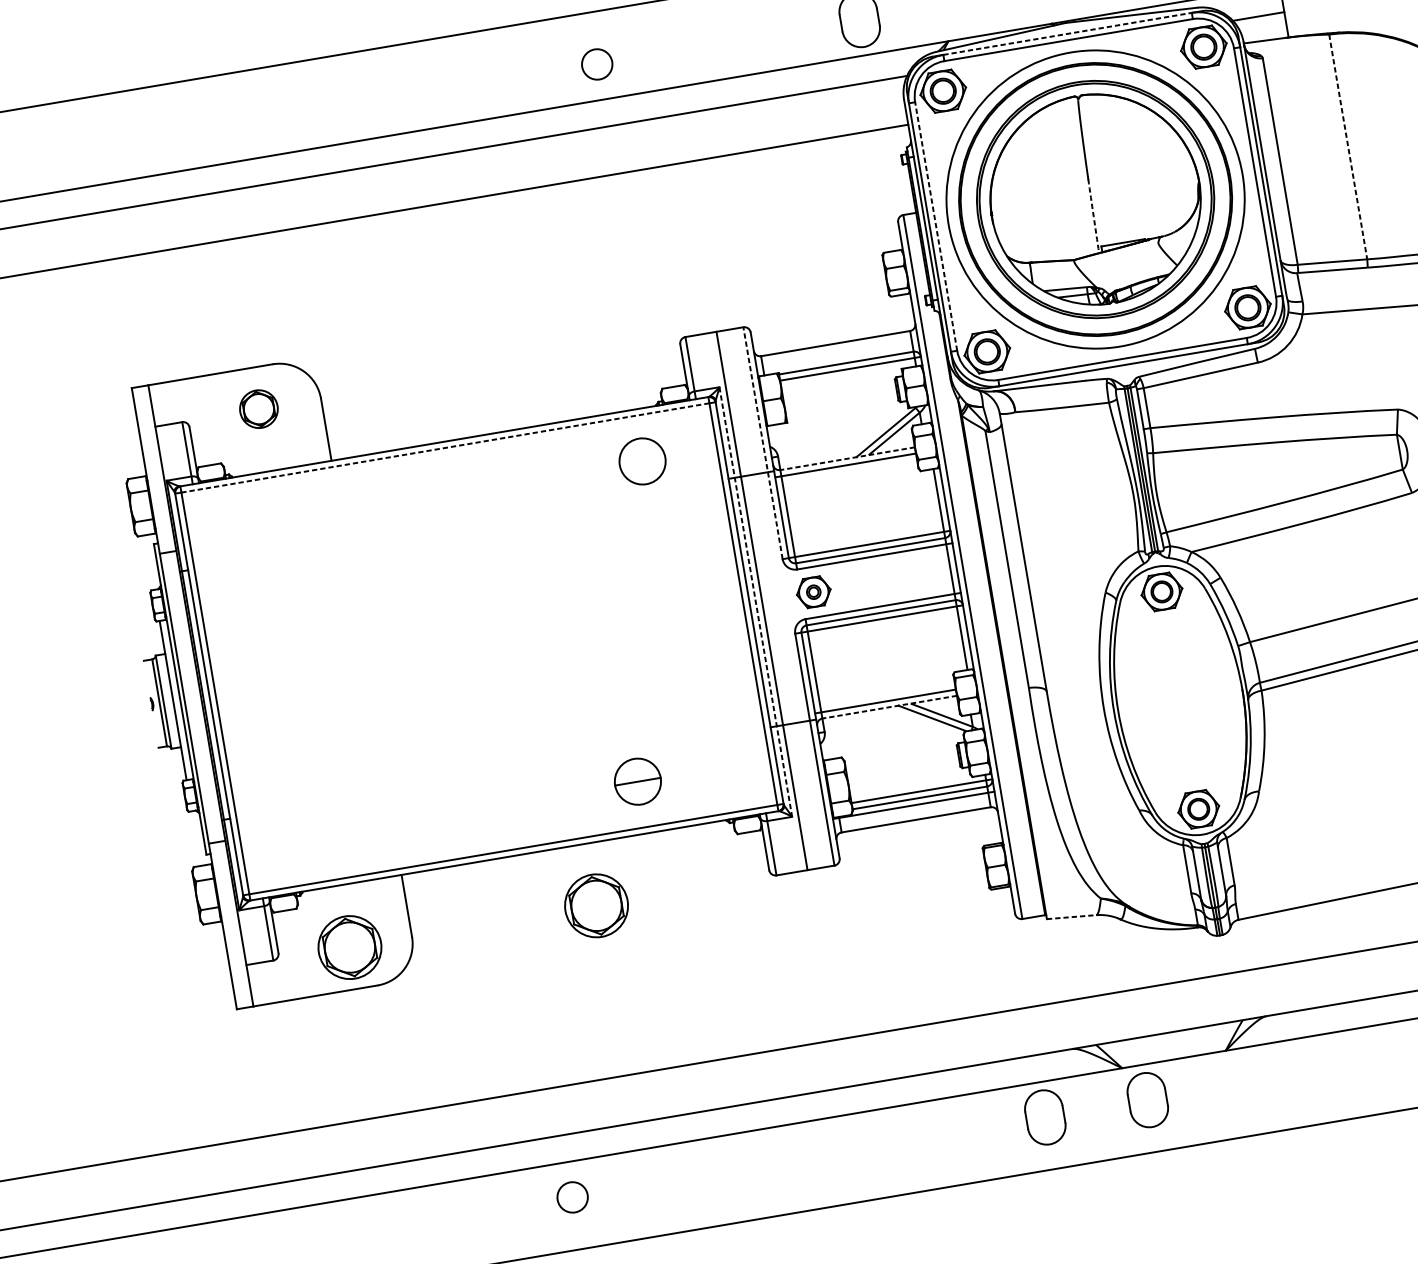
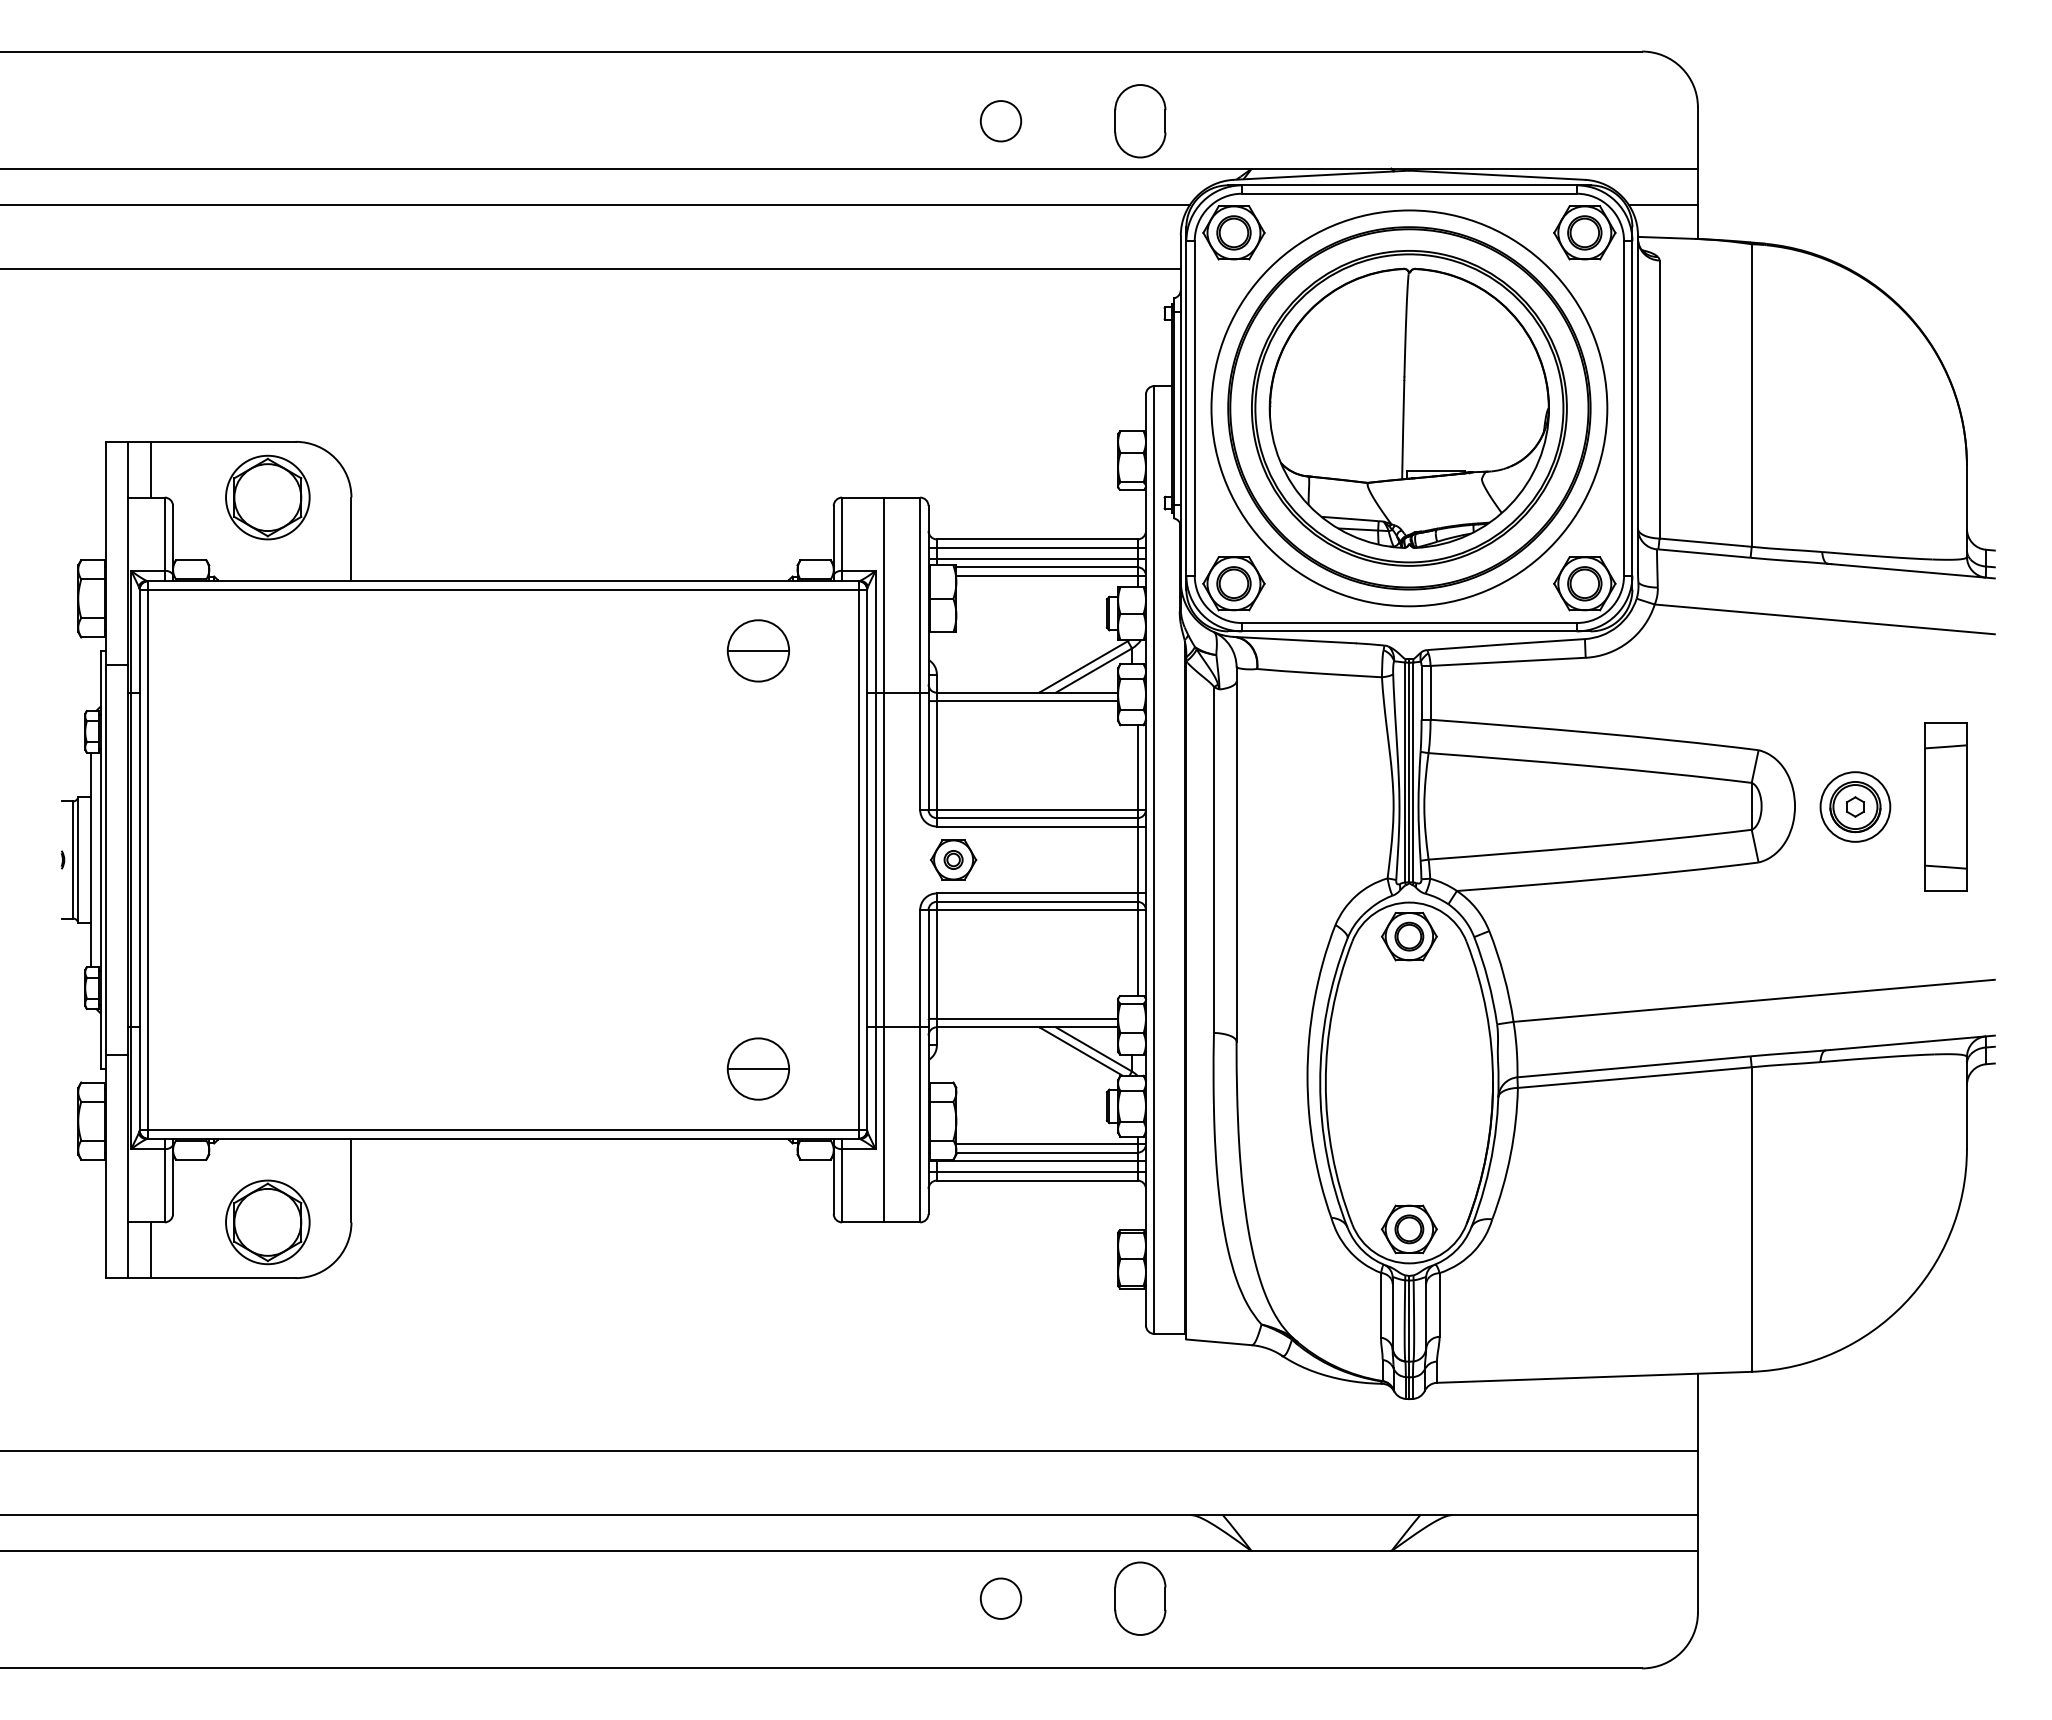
line: (1067, 33) -> (1409, 185), dashed -> solid
circle: (596, 64) -> (1000, 121), moved
line: (1348, 147) -> (1751, 396), dashed -> solid
arc: (1093, 215) -> (1403, 429), dashed -> solid
line: (935, 225) -> (1194, 407), dashed -> solid
line: (836, 349) -> (1036, 547), added
line: (837, 357) -> (1036, 558), added
line: (168, 403) -> (150, 469), added
part: (258, 409) -> (267, 497), size x1.67
line: (763, 443) -> (920, 653), dashed -> solid
line: (444, 447) -> (502, 589), dashed -> solid
line: (847, 458) -> (1027, 692), dashed -> solid
line: (642, 461) -> (758, 650), added
line: (755, 602) -> (875, 860), dashed -> solid
line: (889, 707) -> (1027, 1027), dashed -> solid
part: (637, 781) -> (757, 1068), moved
line: (914, 813) -> (1036, 1172), added
part: (596, 905) -> (599, 1222), removed
line: (1071, 917) -> (1219, 1342), dashed -> solid
line: (266, 983) -> (150, 1250), added
part: (1147, 1099) -> (1278, 1598), removed
circle: (572, 1197) -> (1000, 1598), moved

